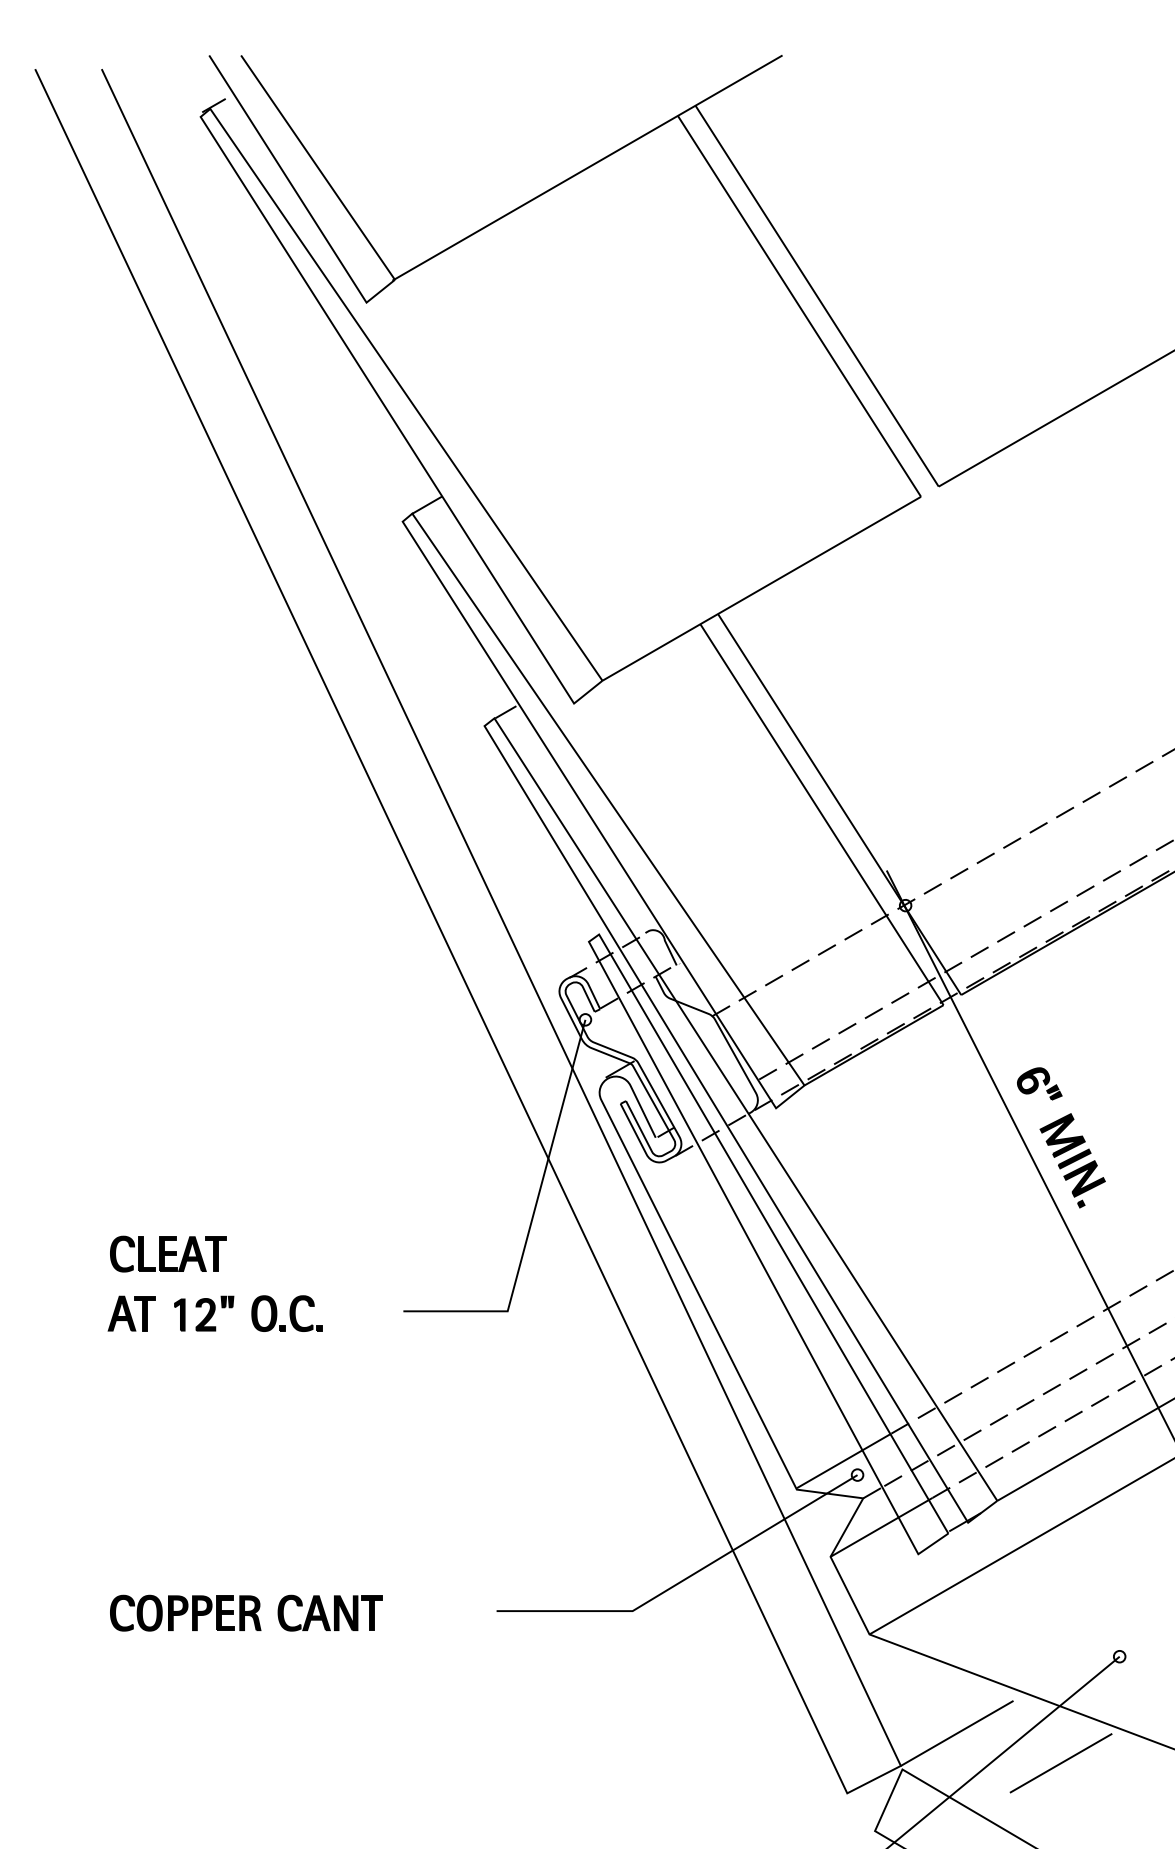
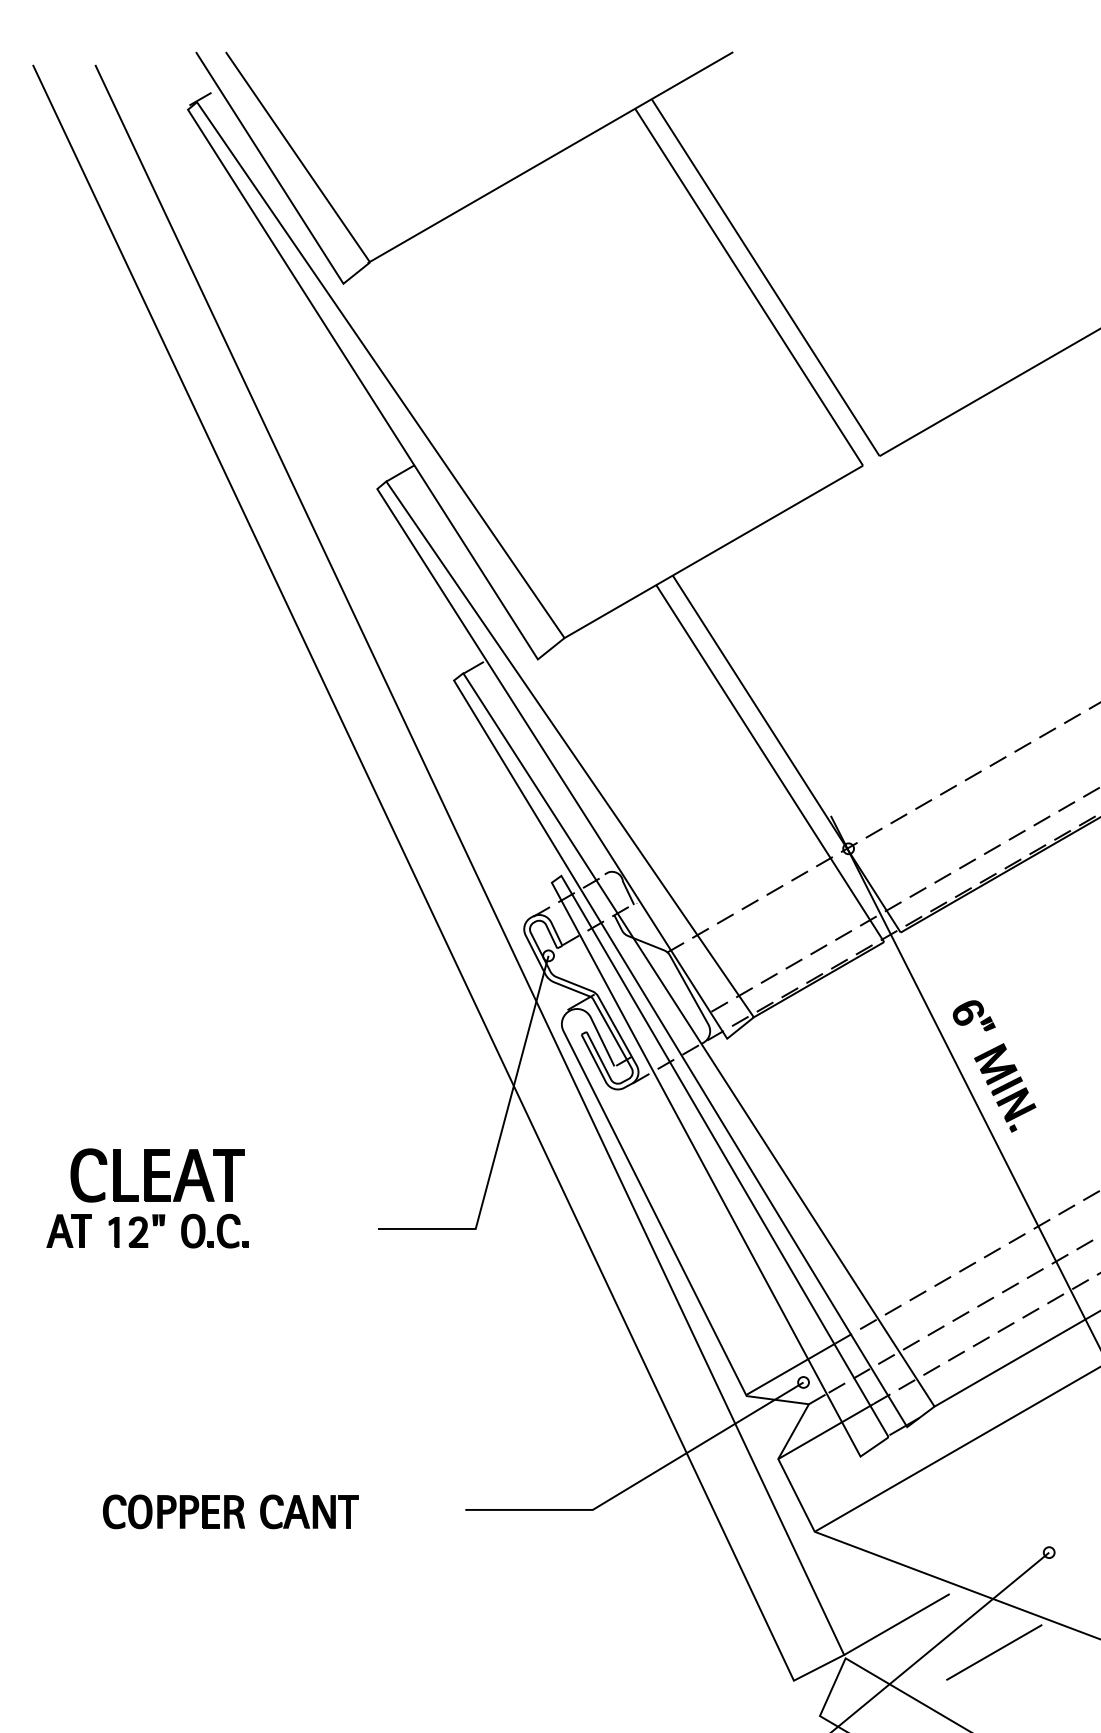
part: (168, 1253) -> (157, 1174), size x1.6
part: (214, 1313) -> (146, 1231), moved

